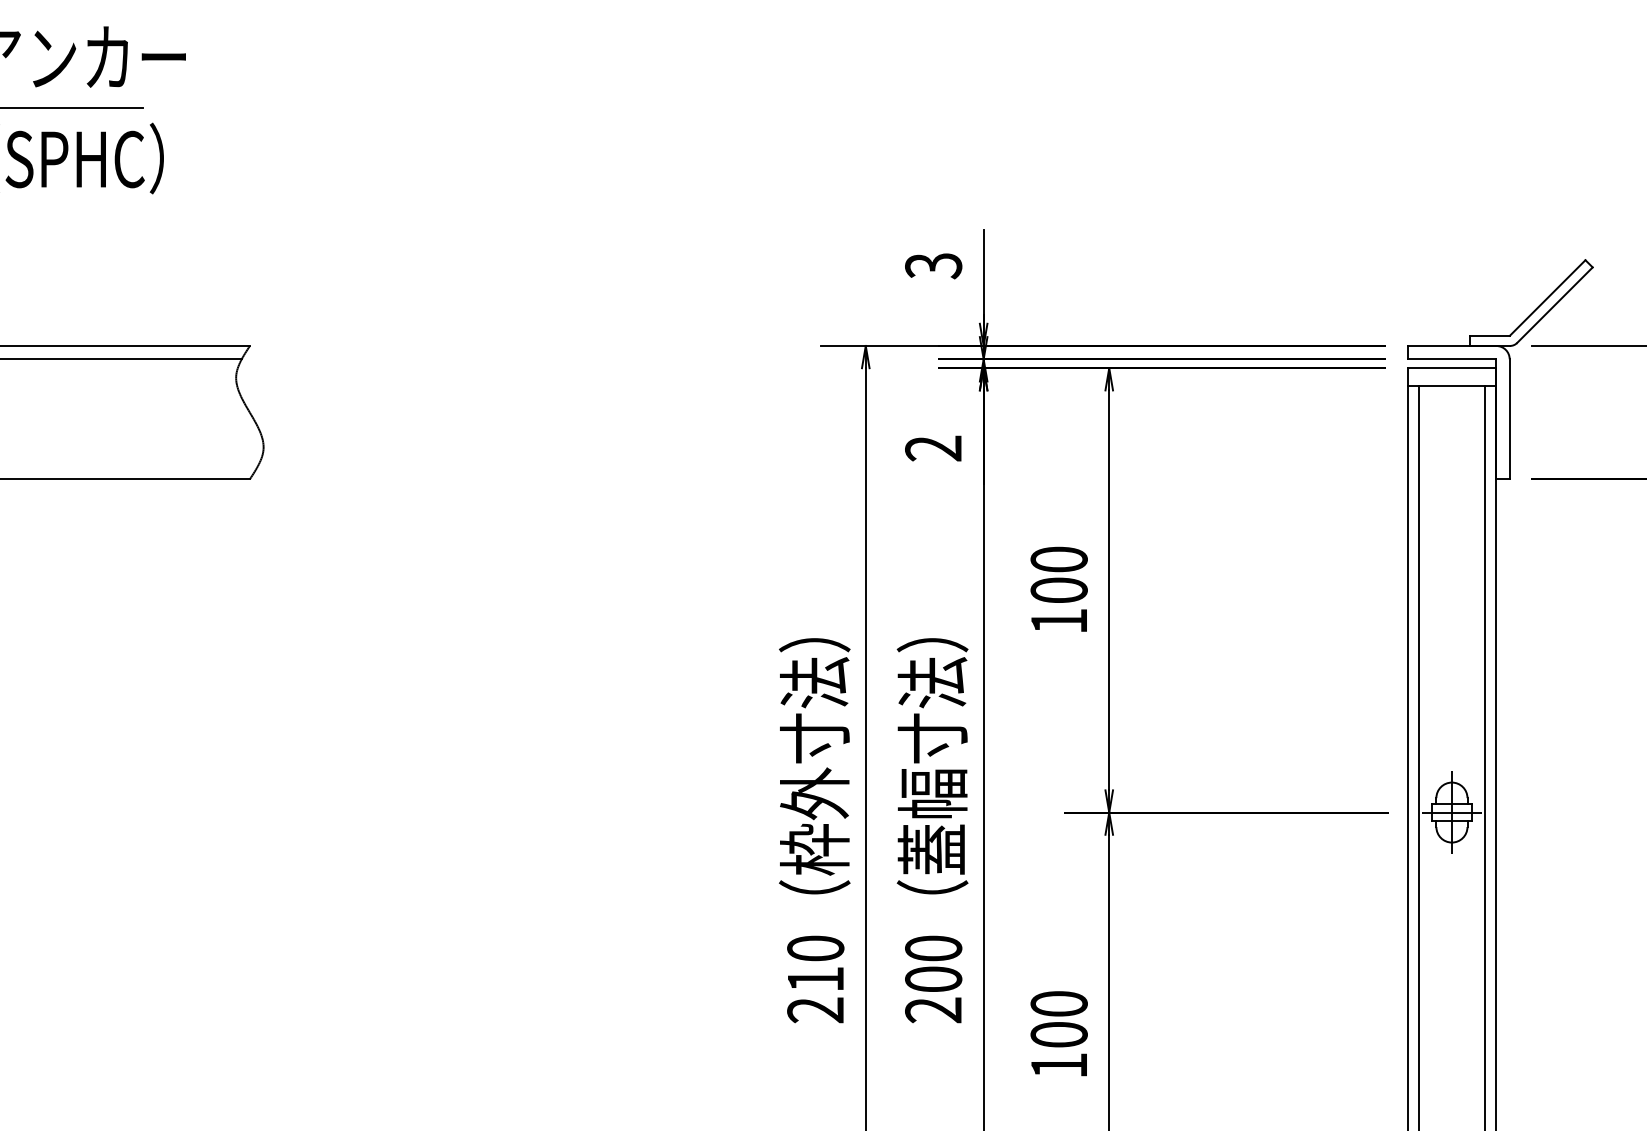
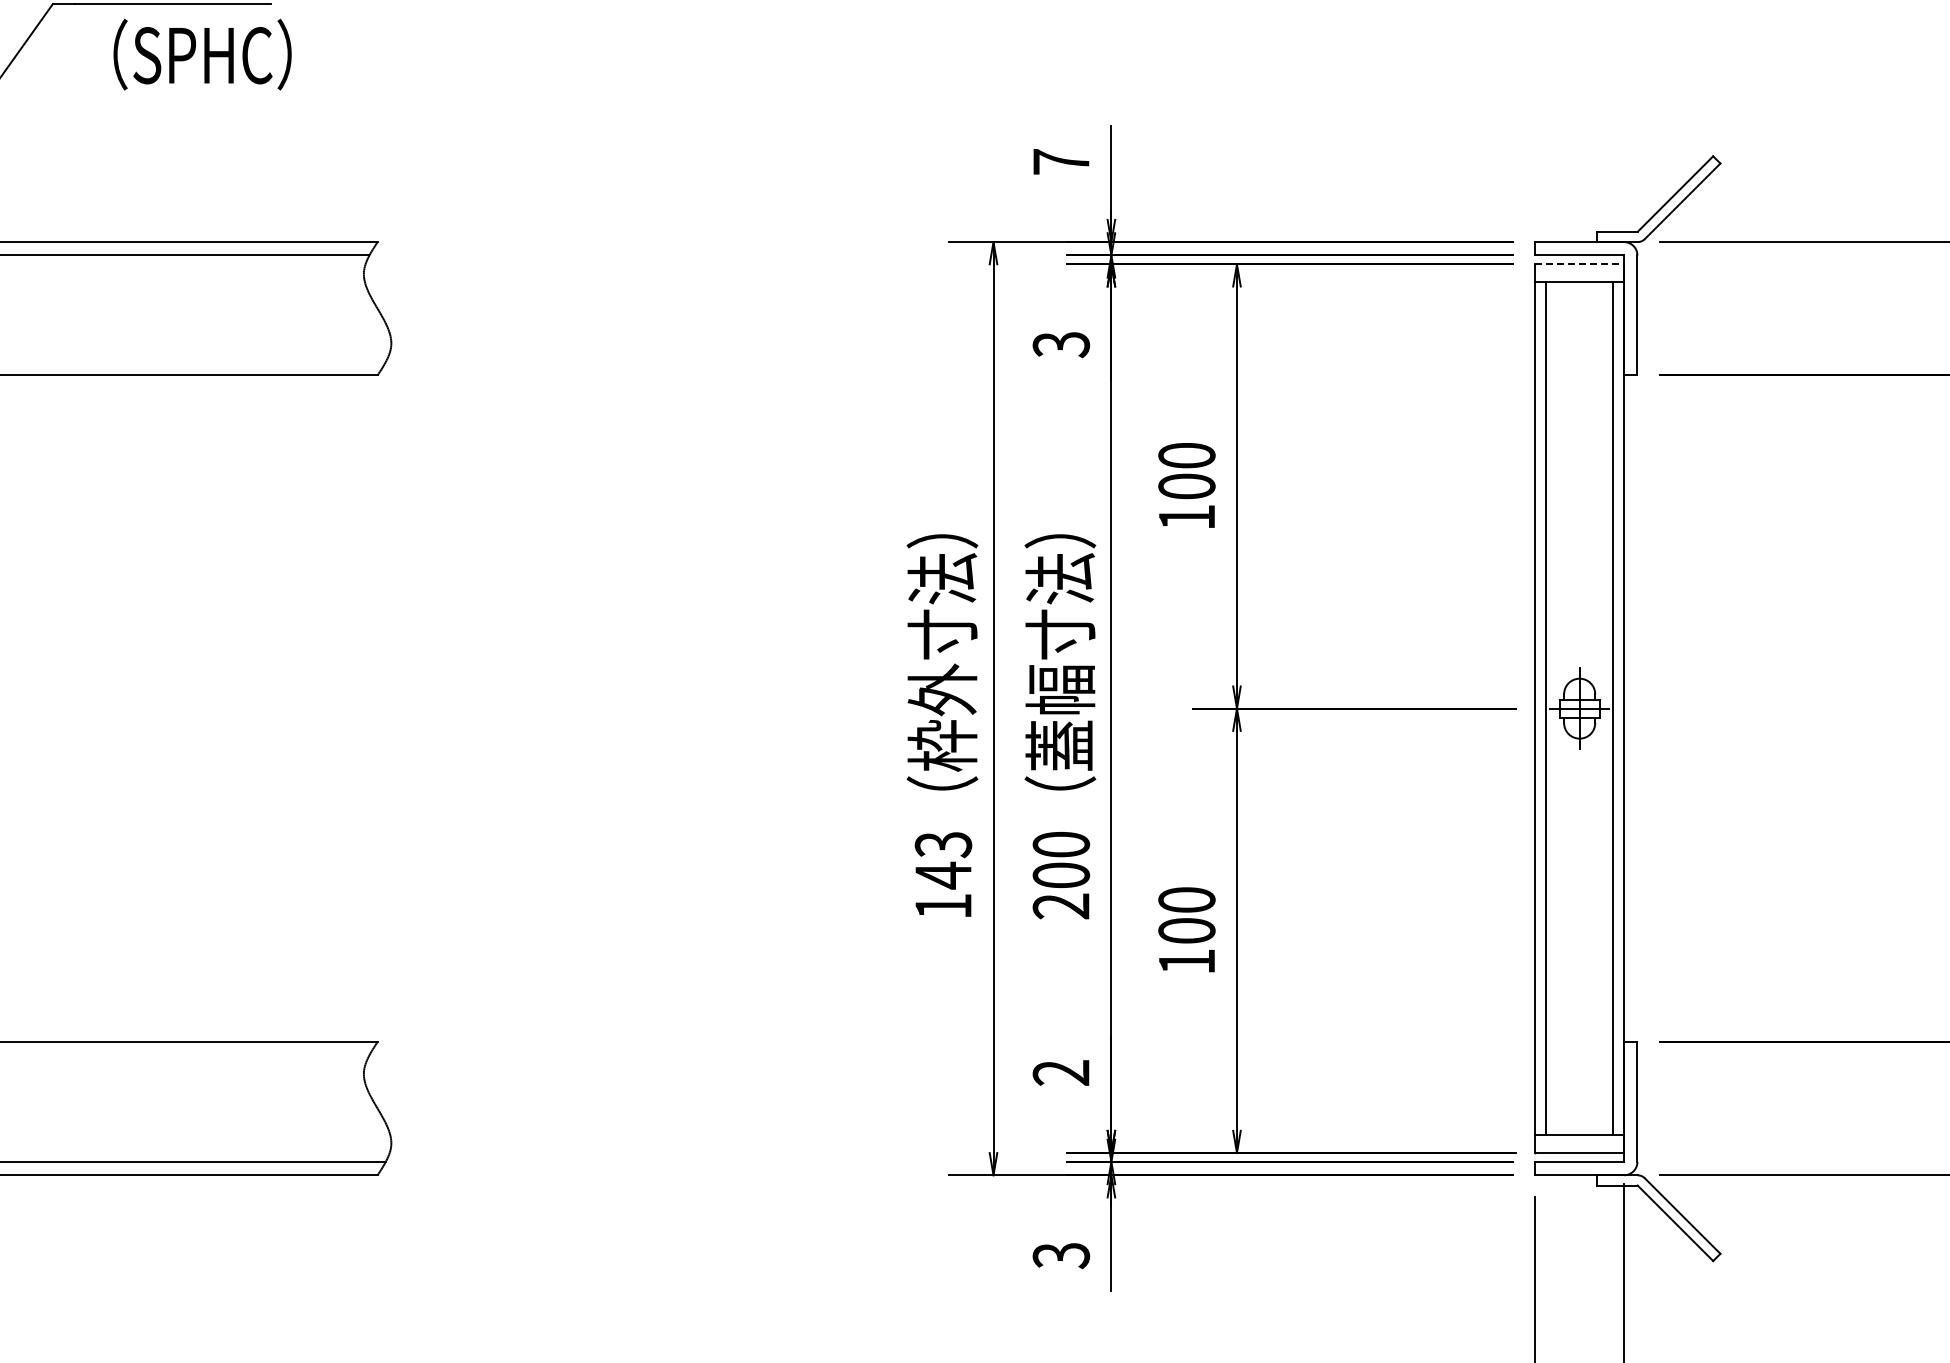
text: (933, 266) -> (1061, 162), 3 -> 7
line: (1452, 368) -> (1580, 264), solid -> dashed
text: (933, 449) -> (1061, 345), 2 -> 3
text: (815, 979) -> (943, 875), 210 -> 143

